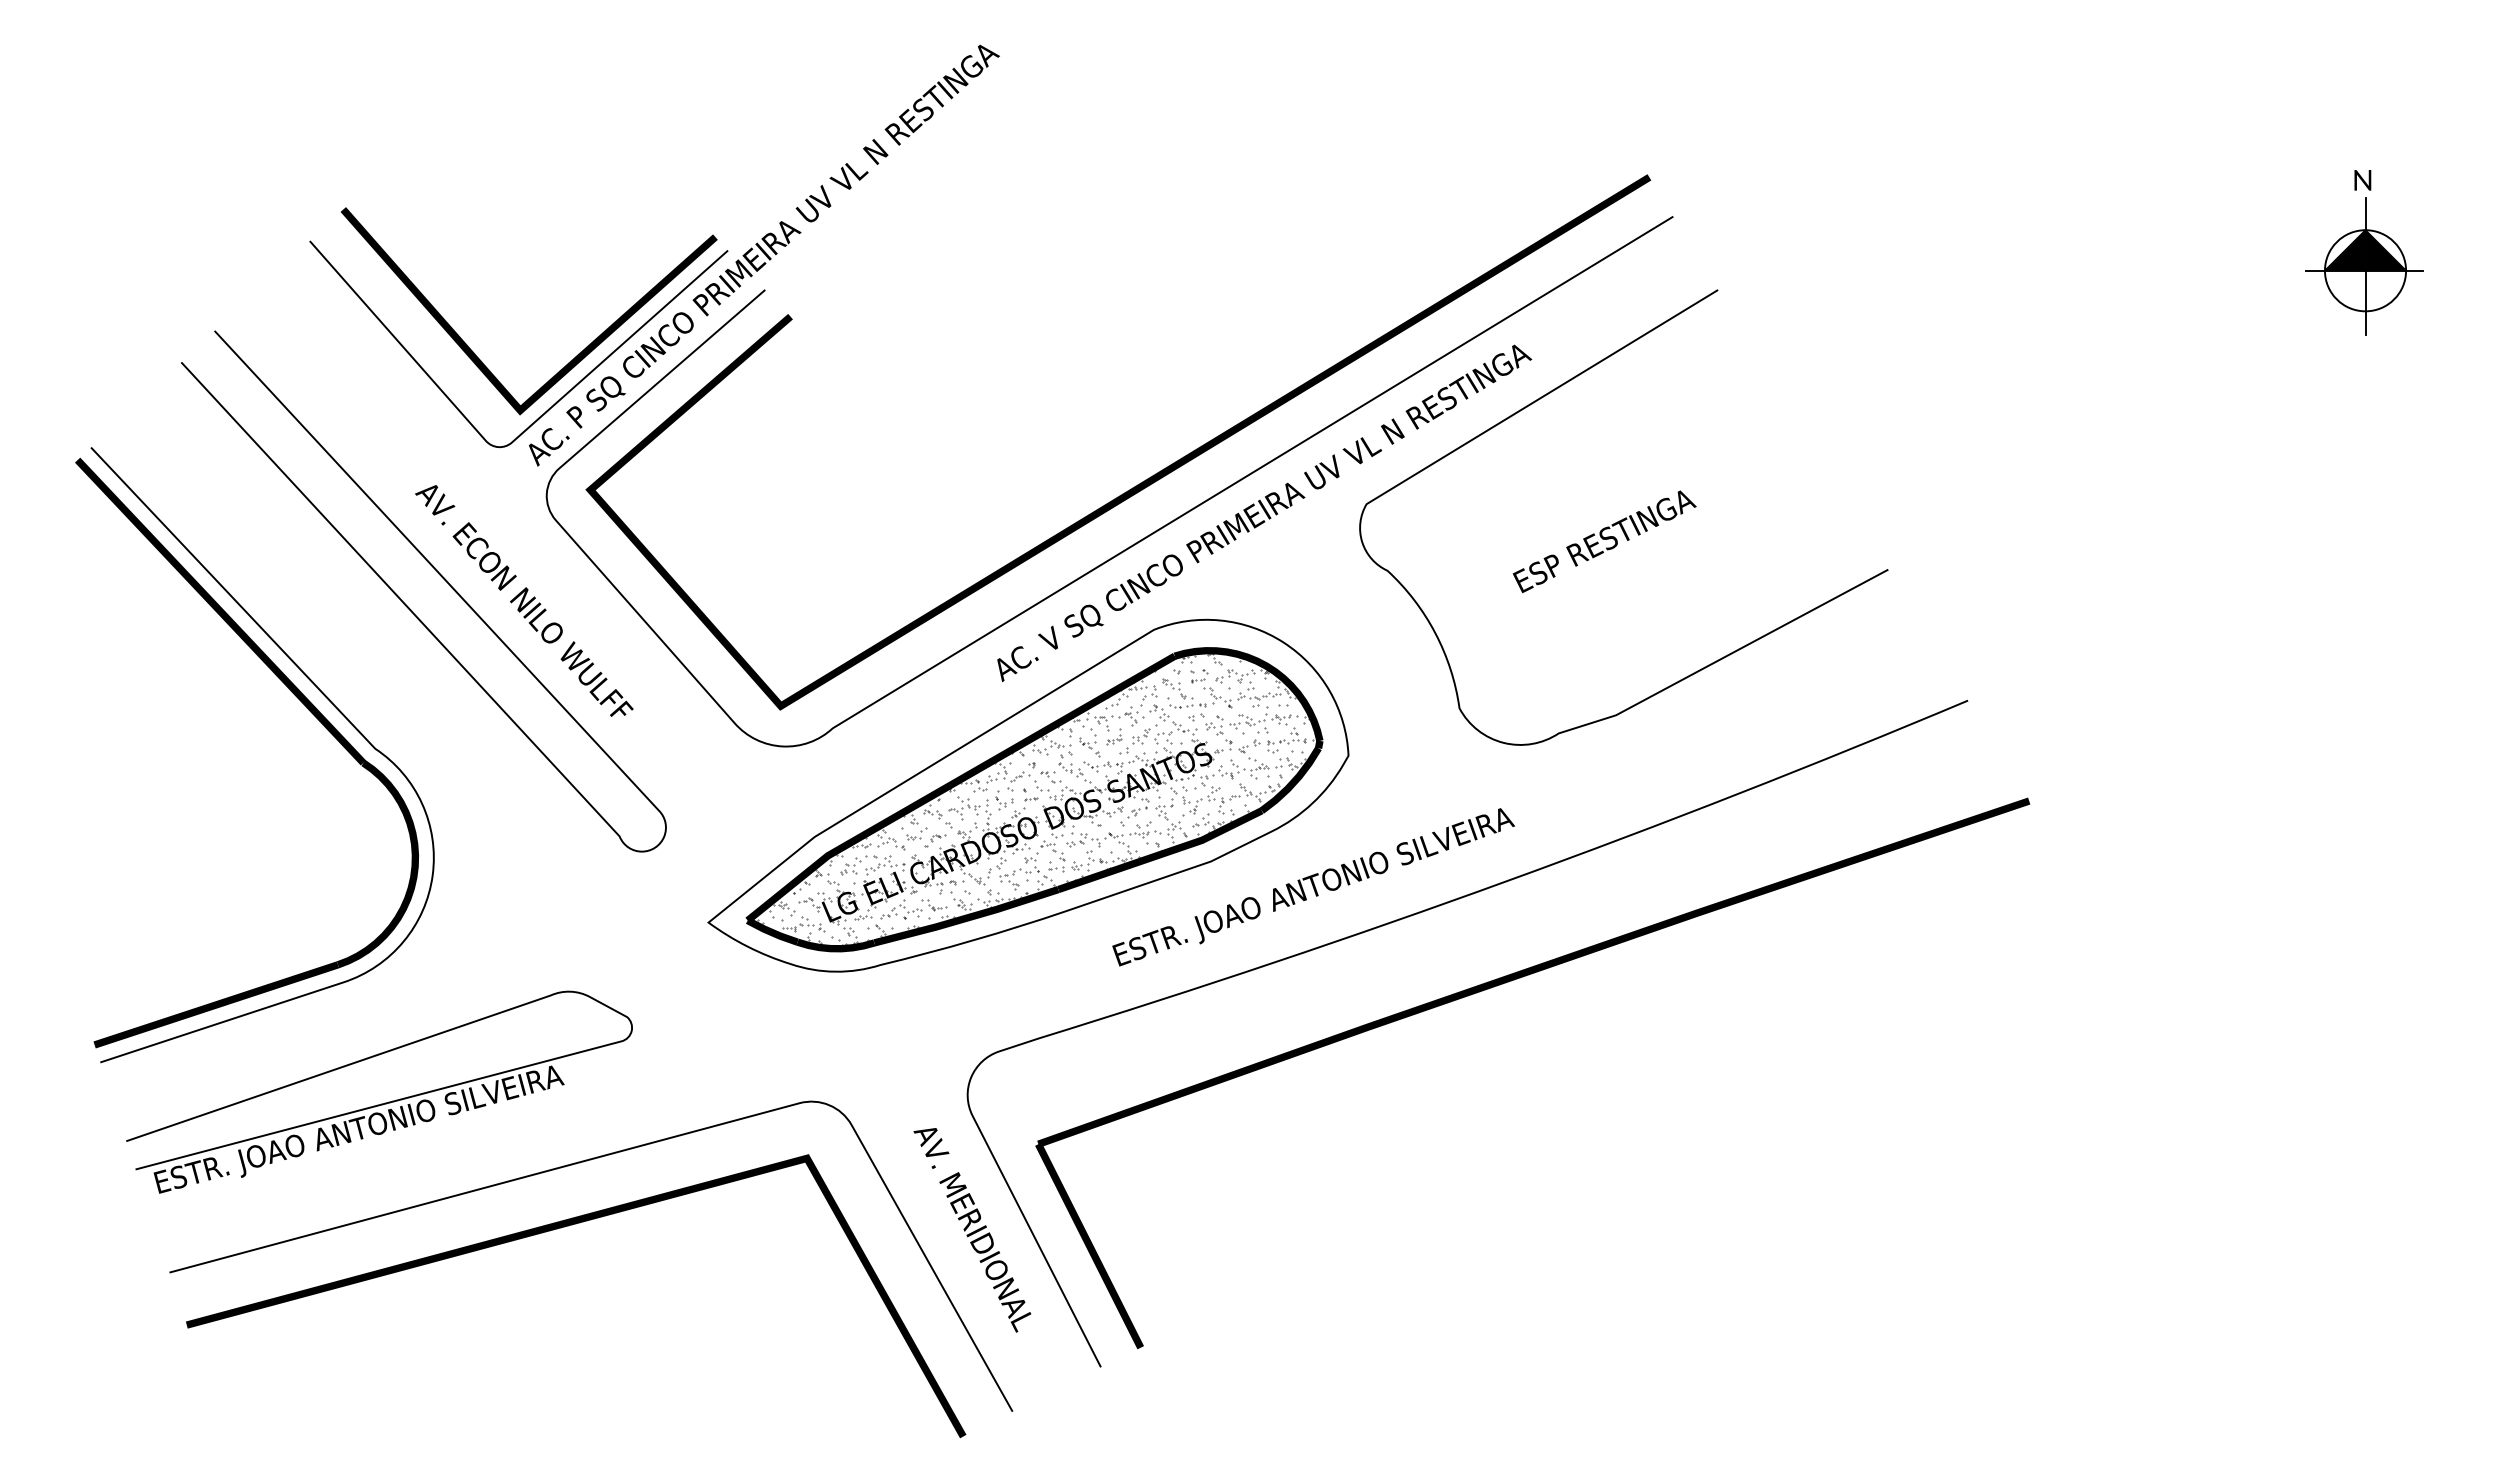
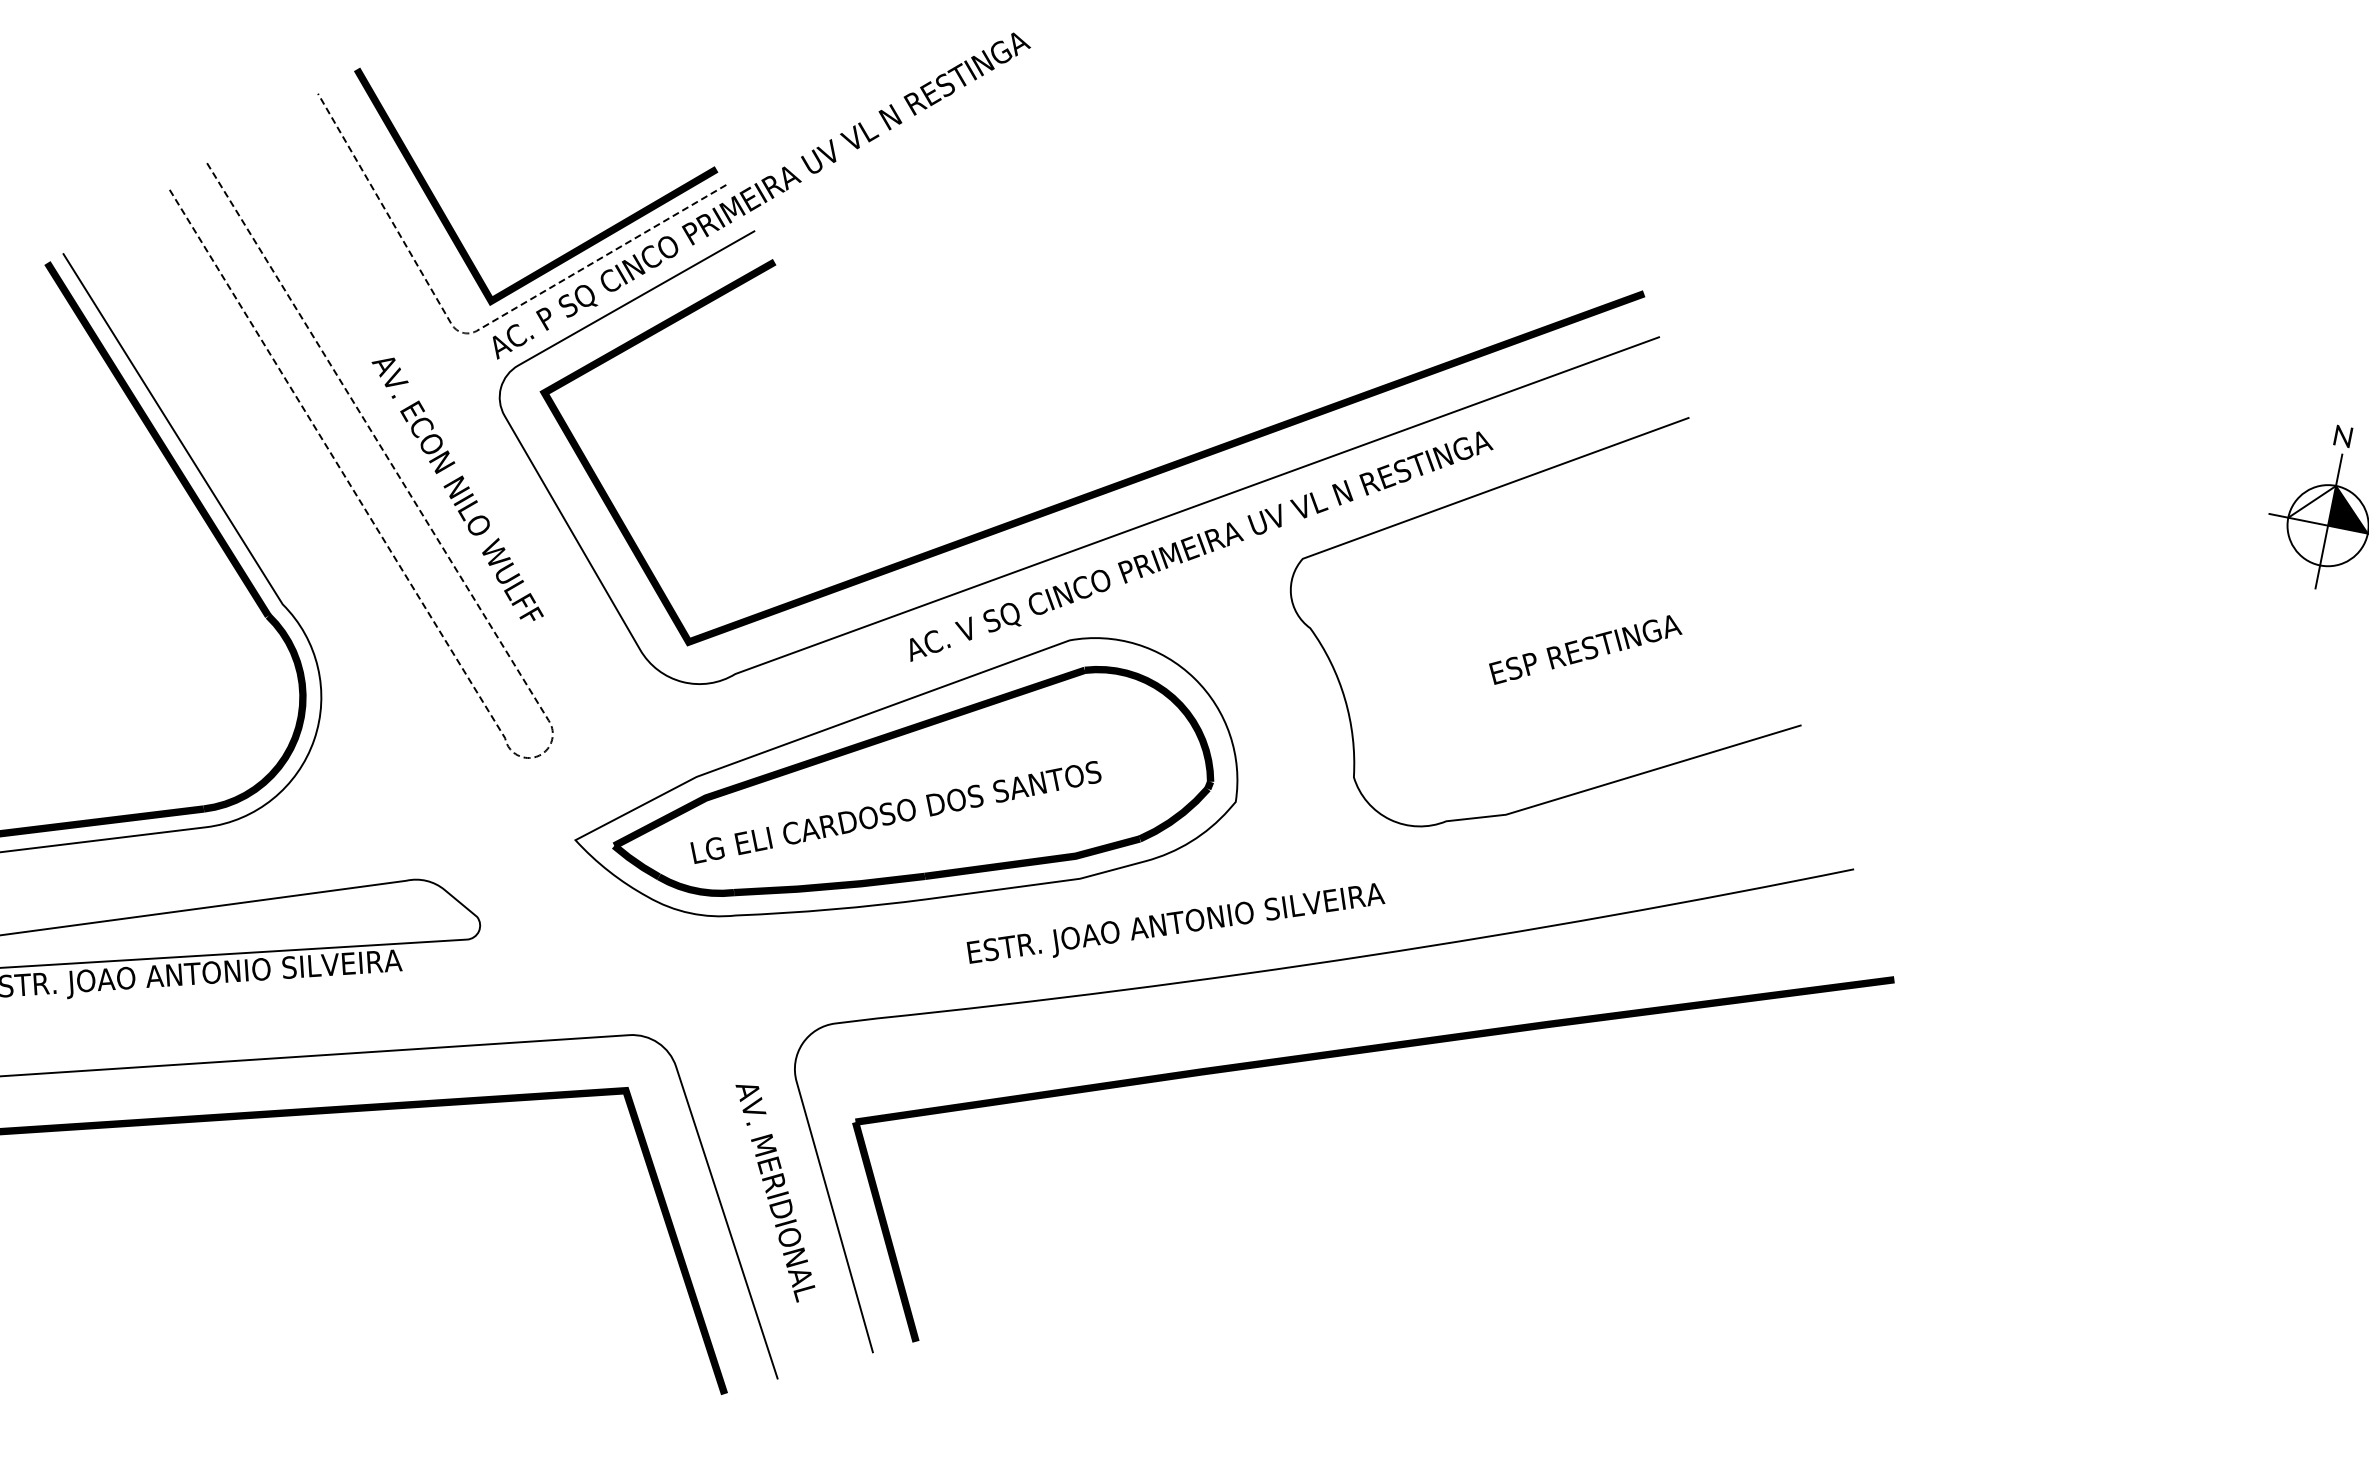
fill: (2344, 250) -> (2311, 501), removed
line: (506, 445) -> (470, 332), solid -> dashed
text: (1604, 541) -> (1585, 650), moved
hatch: (1035, 799) -> (920, 783), removed
line: (657, 846) -> (540, 755), solid -> dashed

